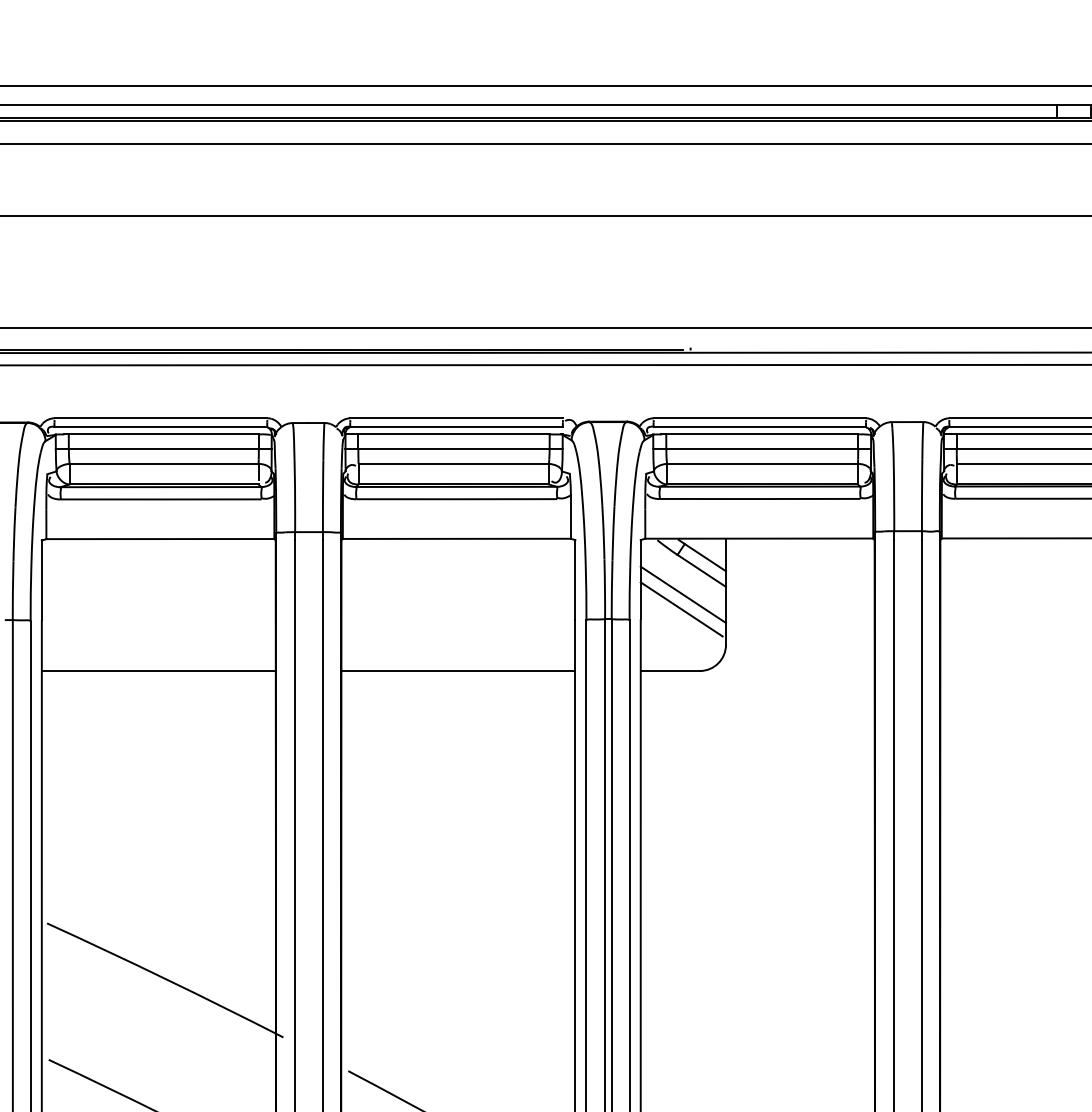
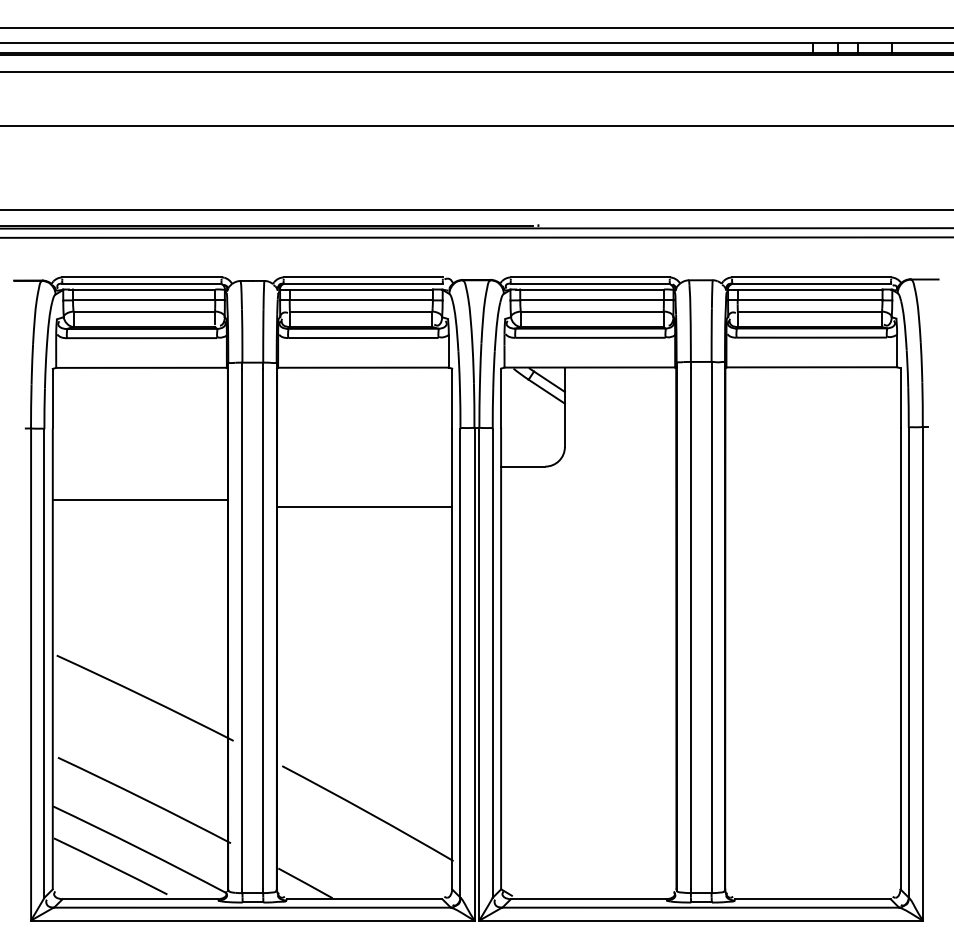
line: (682, 594) -> (532, 409), removed
line: (681, 609) -> (531, 420), removed
line: (157, 670) -> (139, 499), moved
line: (458, 670) -> (364, 506), moved

